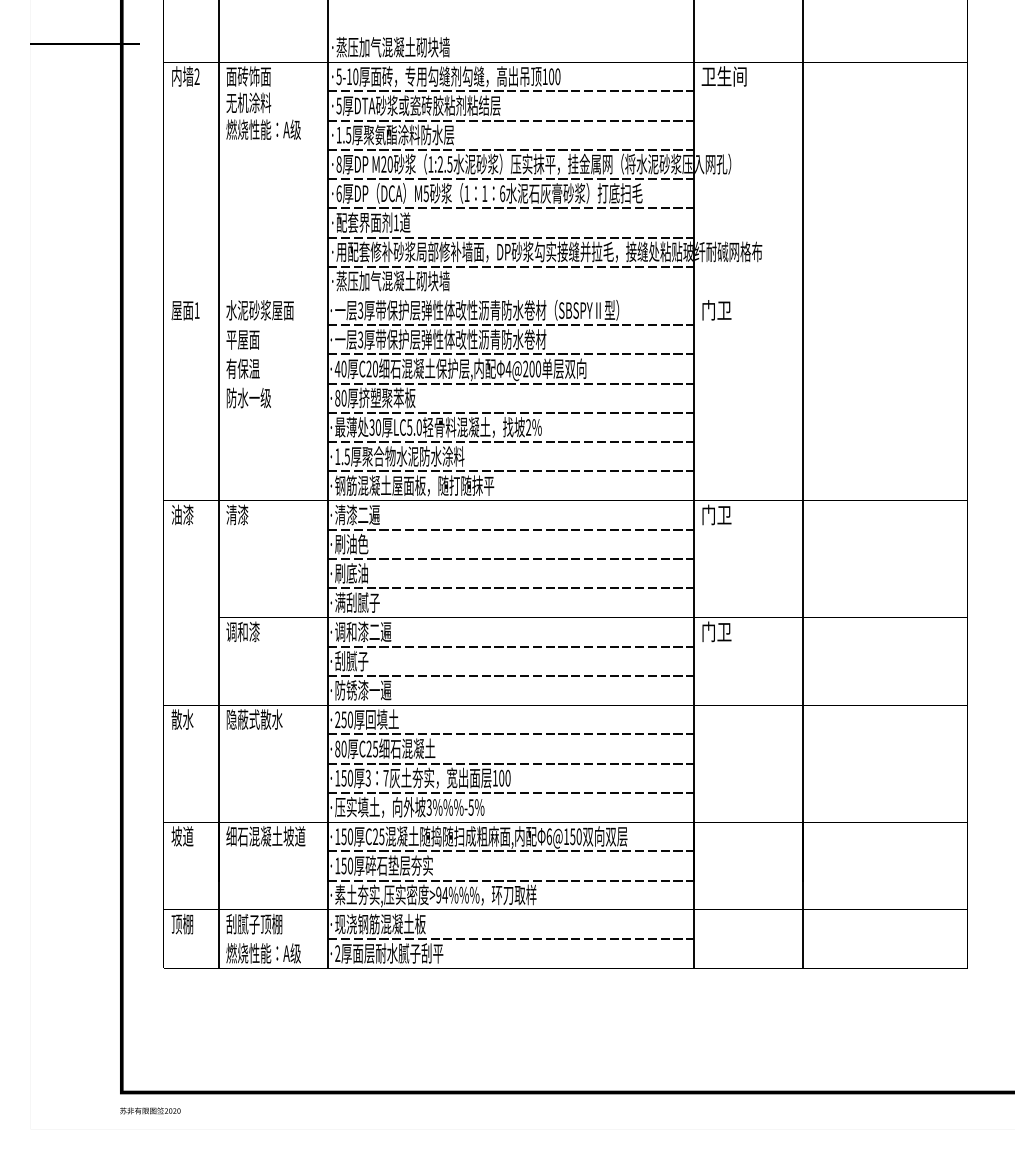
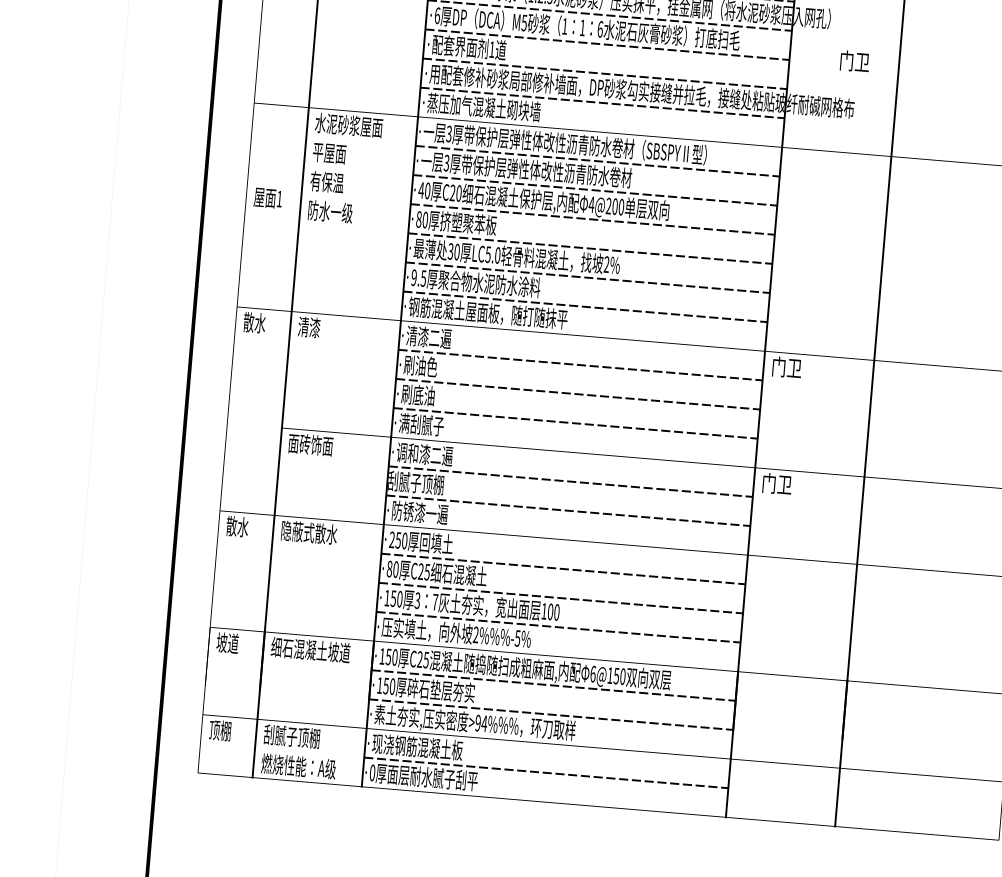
text: (185, 310) -> (268, 198), moved
text: (716, 310) -> (854, 61), moved
text: (337, 456) -> (413, 277), ·1.5 -> ·9.5
text: (182, 514) -> (254, 322), 油漆 -> 散水
text: (248, 631) -> (310, 444), 调和漆 -> 面砖饰面
text: (356, 660) -> (415, 482), ·刮腻子 -> 刮腻子顶棚
text: (428, 808) -> (475, 635), 3%%%-5%%% -> 2%%%-5%%%
text: (337, 953) -> (372, 772), ·2 -> ·0

